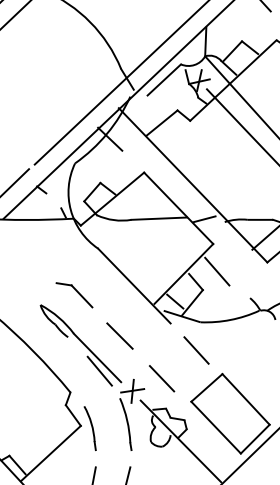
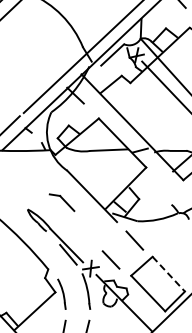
line: (216, 271) -> (148, 186), removed
part: (73, 294) -> (61, 202), moved
line: (118, 335) -> (81, 230), removed
line: (245, 399) -> (168, 274), solid -> dashed

